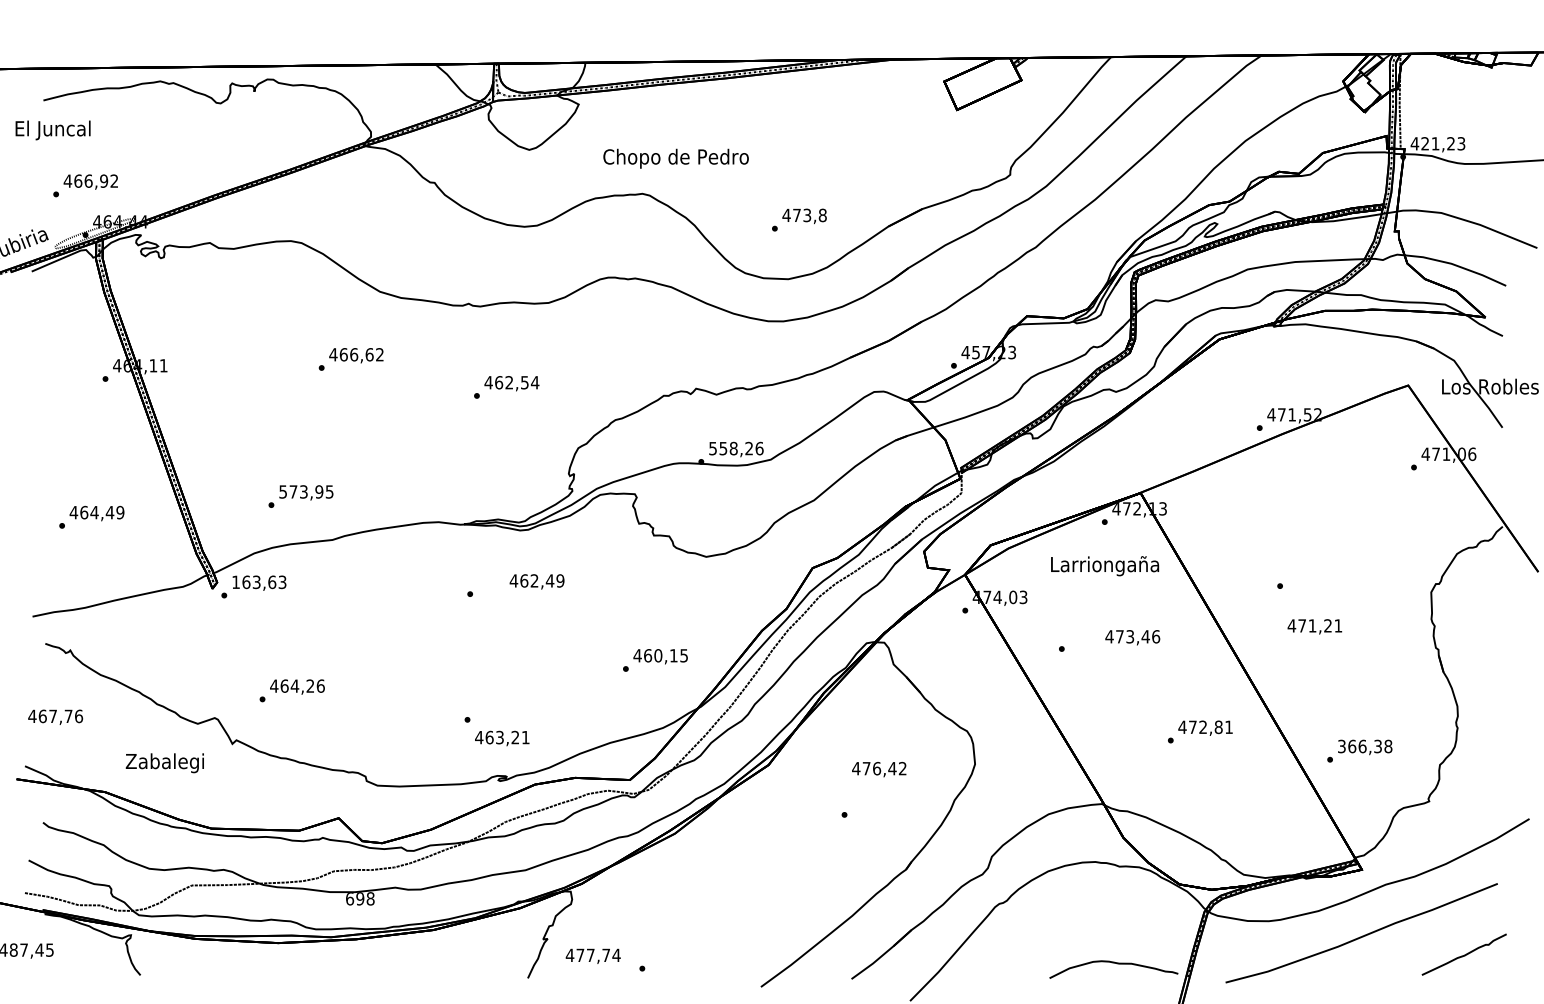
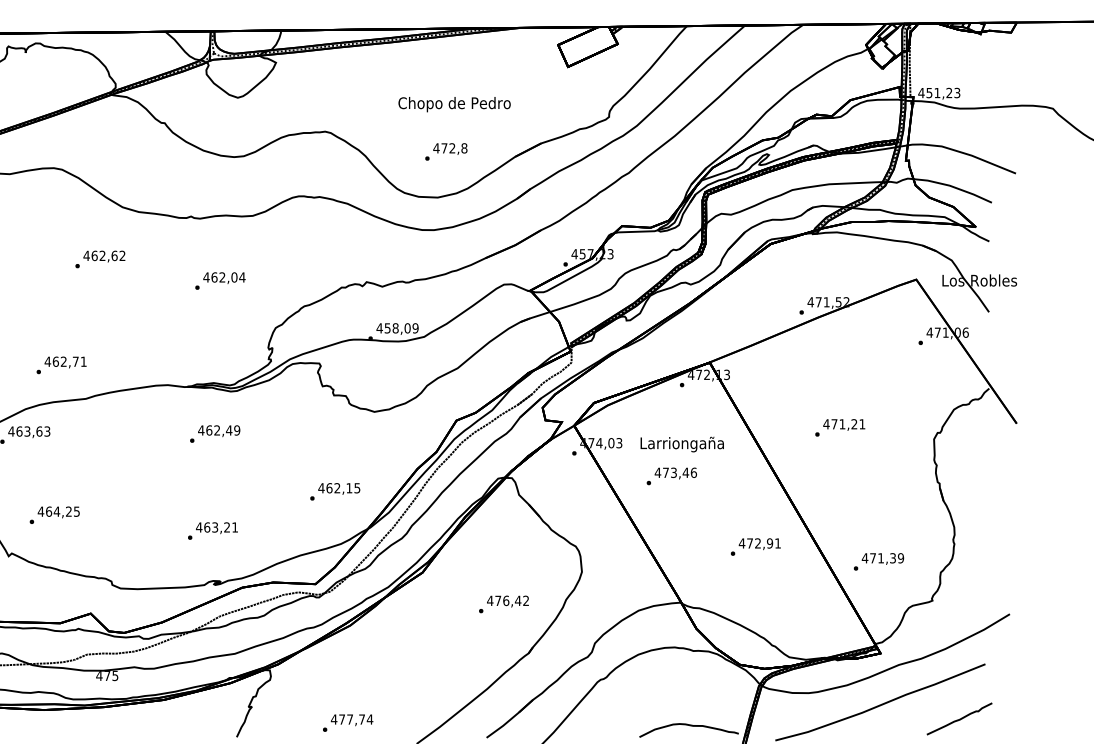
text: (1424, 143) -> (928, 92), 421,23 -> 451,23
text: (675, 158) -> (454, 104), moved
text: (807, 215) -> (452, 148), 473,8 -> 472,8
text: (354, 354) -> (102, 255), 466,62 -> 462,62
text: (524, 382) -> (234, 277), 462,54 -> 462,04
text: (735, 448) -> (397, 328), 558,26 -> 458,09
text: (305, 491) -> (65, 361), 573,95 -> 462,71
text: (1105, 566) -> (682, 444), moved
text: (235, 581) -> (11, 430), 163,63 -> 463,63
text: (536, 581) -> (218, 430), moved
text: (1314, 626) -> (843, 424), moved
text: (1132, 637) -> (675, 473), moved
text: (658, 655) -> (337, 488), 460,15 -> 462,15
text: (320, 685) -> (76, 511), 464,26 -> 464,25
text: (1218, 727) -> (769, 543), 472,81 -> 472,91
text: (502, 738) -> (217, 528), moved
text: (1364, 746) -> (882, 558), 366,38 -> 471,39
text: (879, 769) -> (508, 601), moved
text: (359, 898) -> (106, 675), 698 -> 475
text: (592, 955) -> (351, 719), moved

